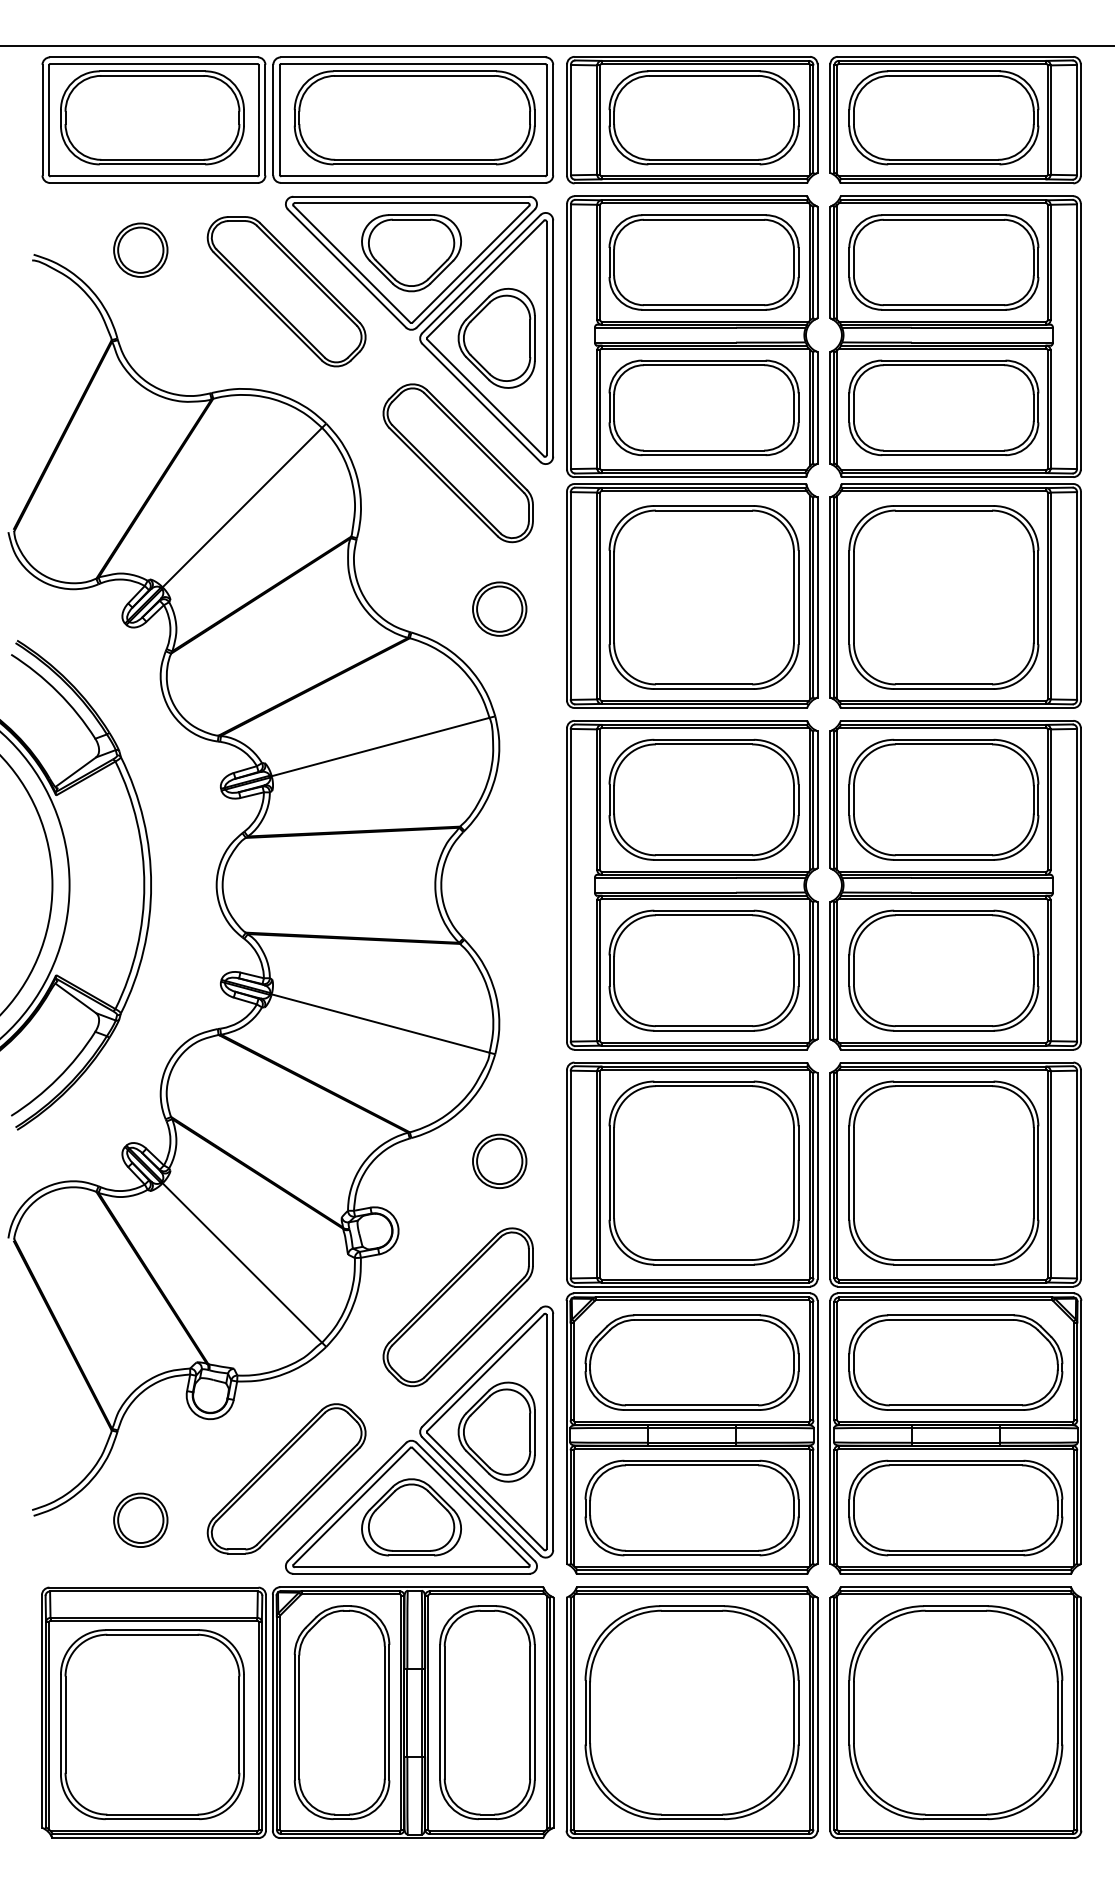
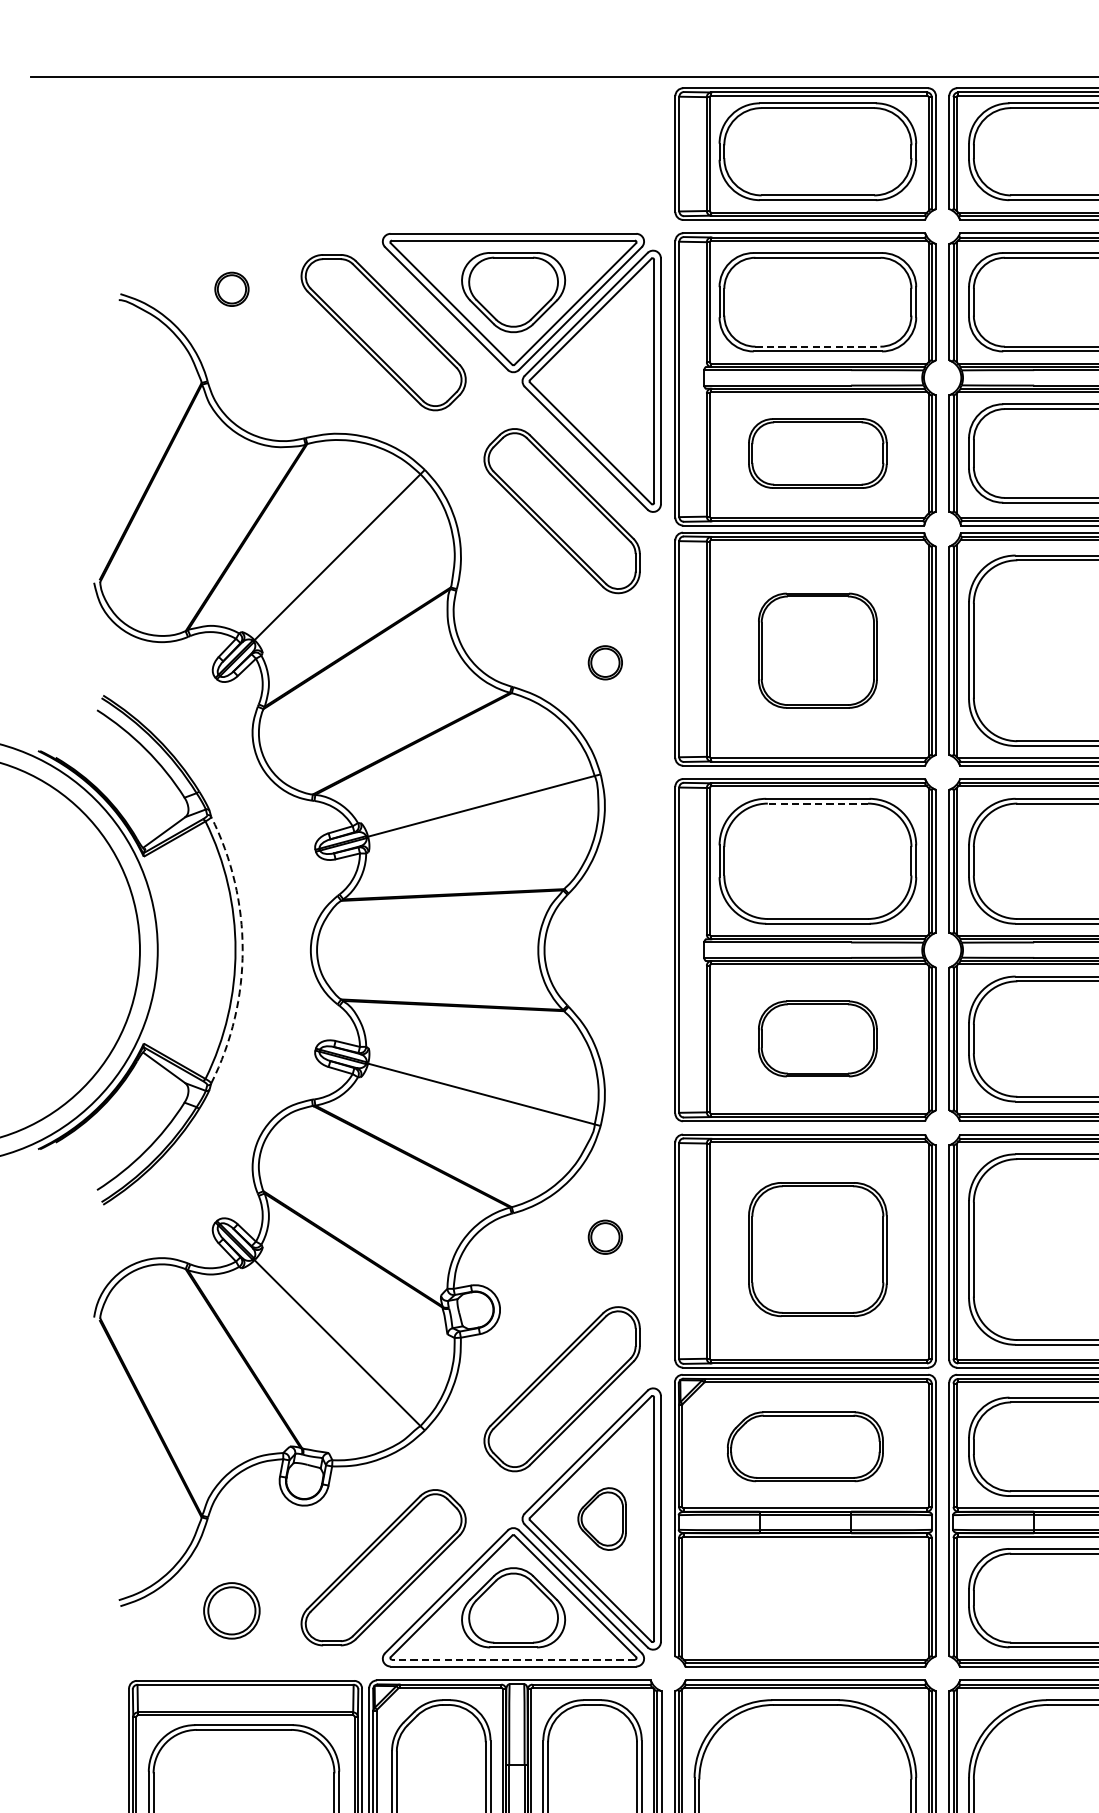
part: (297, 119) -> (394, 153), removed
part: (140, 249) -> (231, 288), size x0.6
line: (704, 305) -> (818, 346), solid -> dashed
part: (496, 337) -> (601, 380), removed
part: (703, 407) -> (817, 453), size x0.7
part: (703, 597) -> (817, 650), size x0.6
part: (499, 608) -> (605, 662), size x0.6
line: (703, 744) -> (817, 803), solid -> dashed
arc: (151, 885) -> (243, 950), solid -> dashed
part: (703, 970) -> (817, 1038), size x0.6
part: (499, 1160) -> (605, 1236), size x0.6
part: (703, 1172) -> (817, 1248), size x0.7
part: (691, 1362) -> (804, 1446), size x0.7
part: (496, 1431) -> (601, 1518), size x0.6
part: (691, 1507) -> (804, 1597), removed
line: (411, 1567) -> (513, 1659), solid -> dashed

